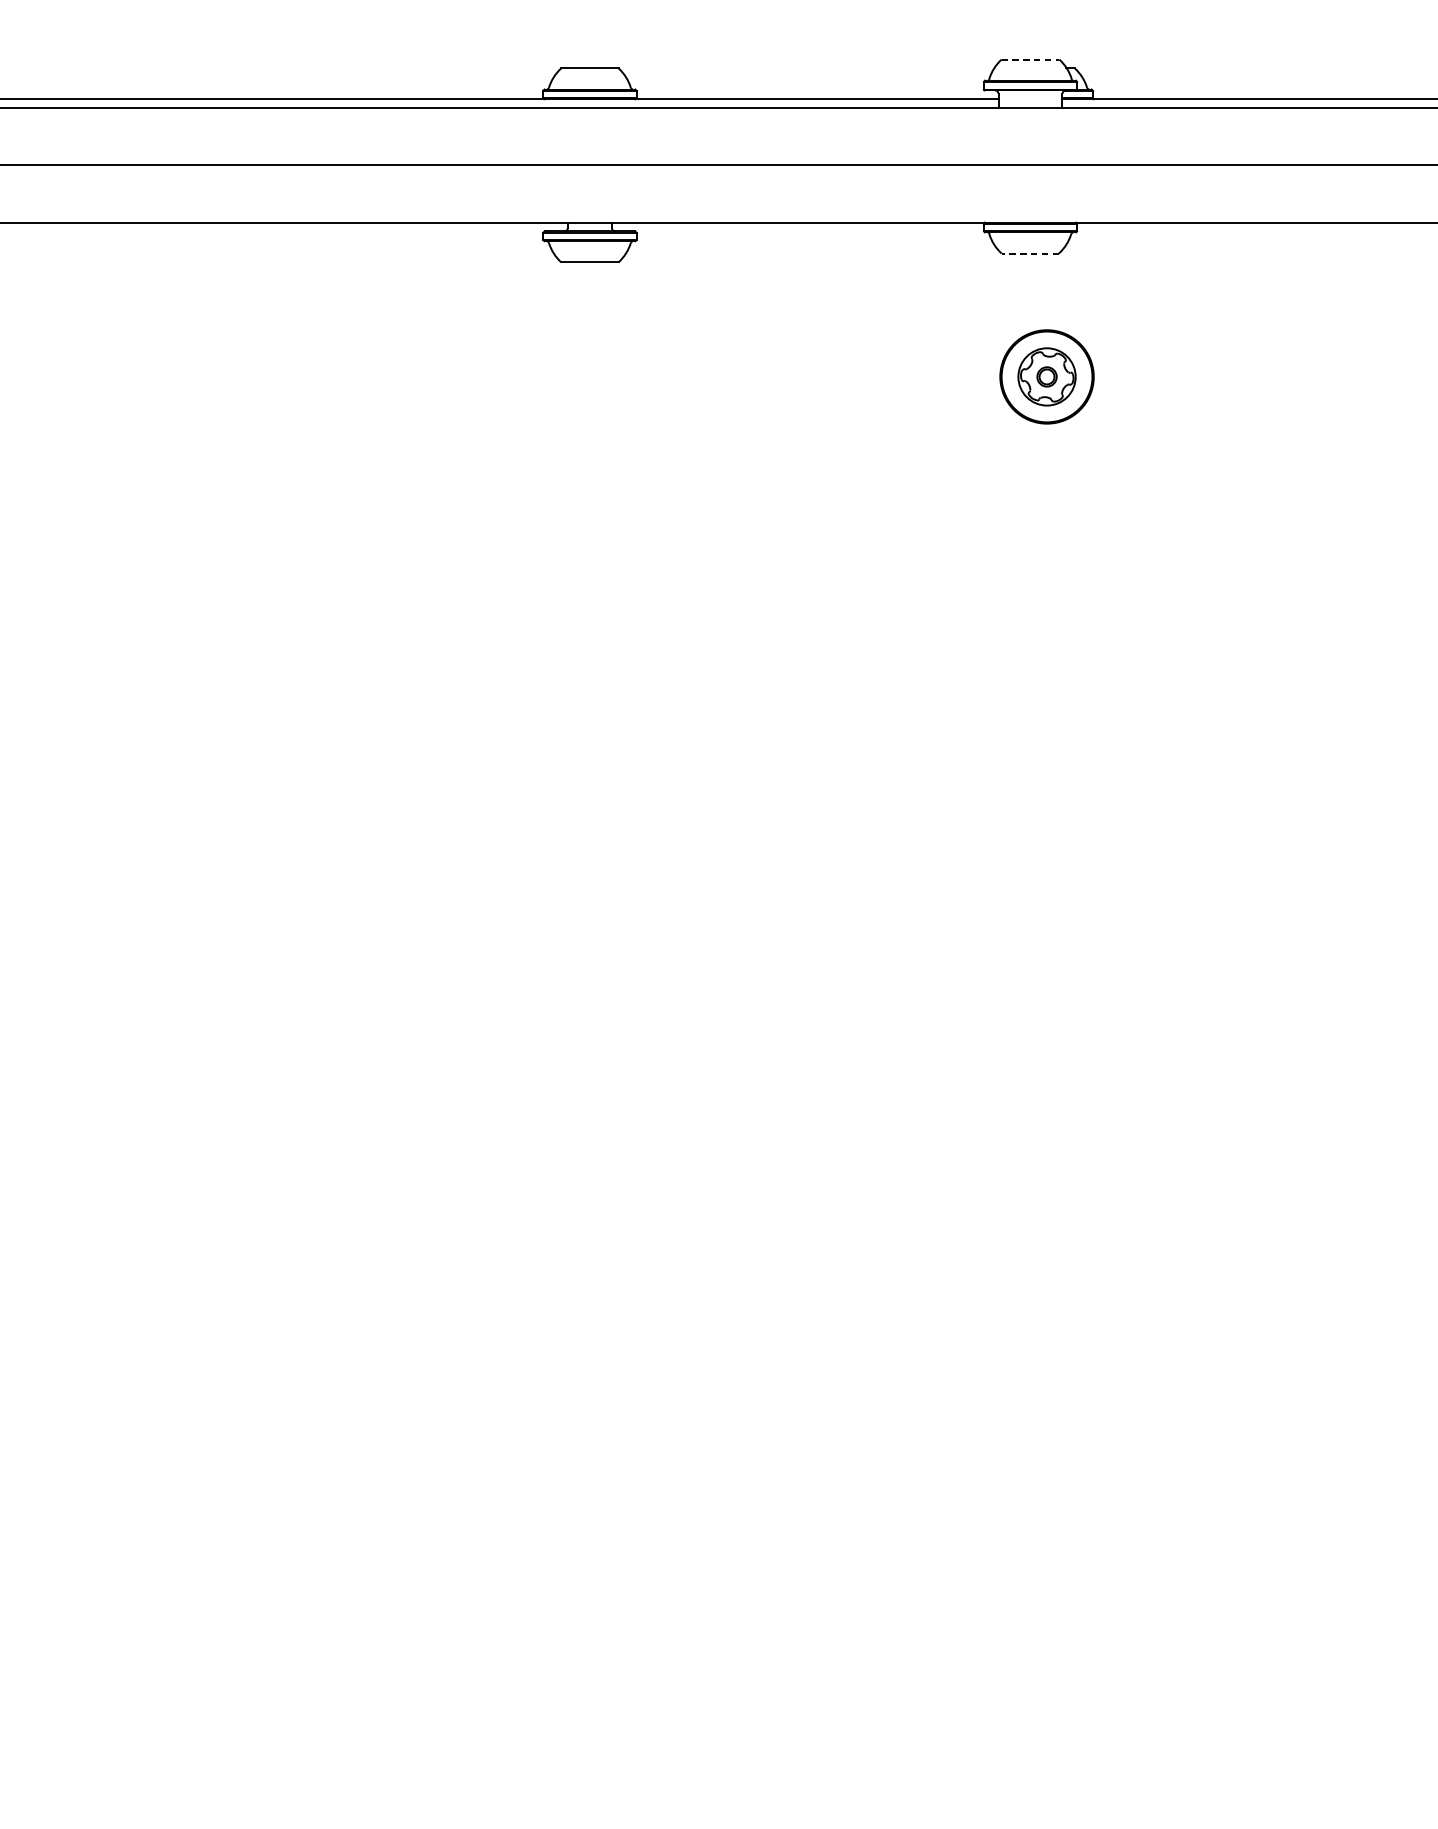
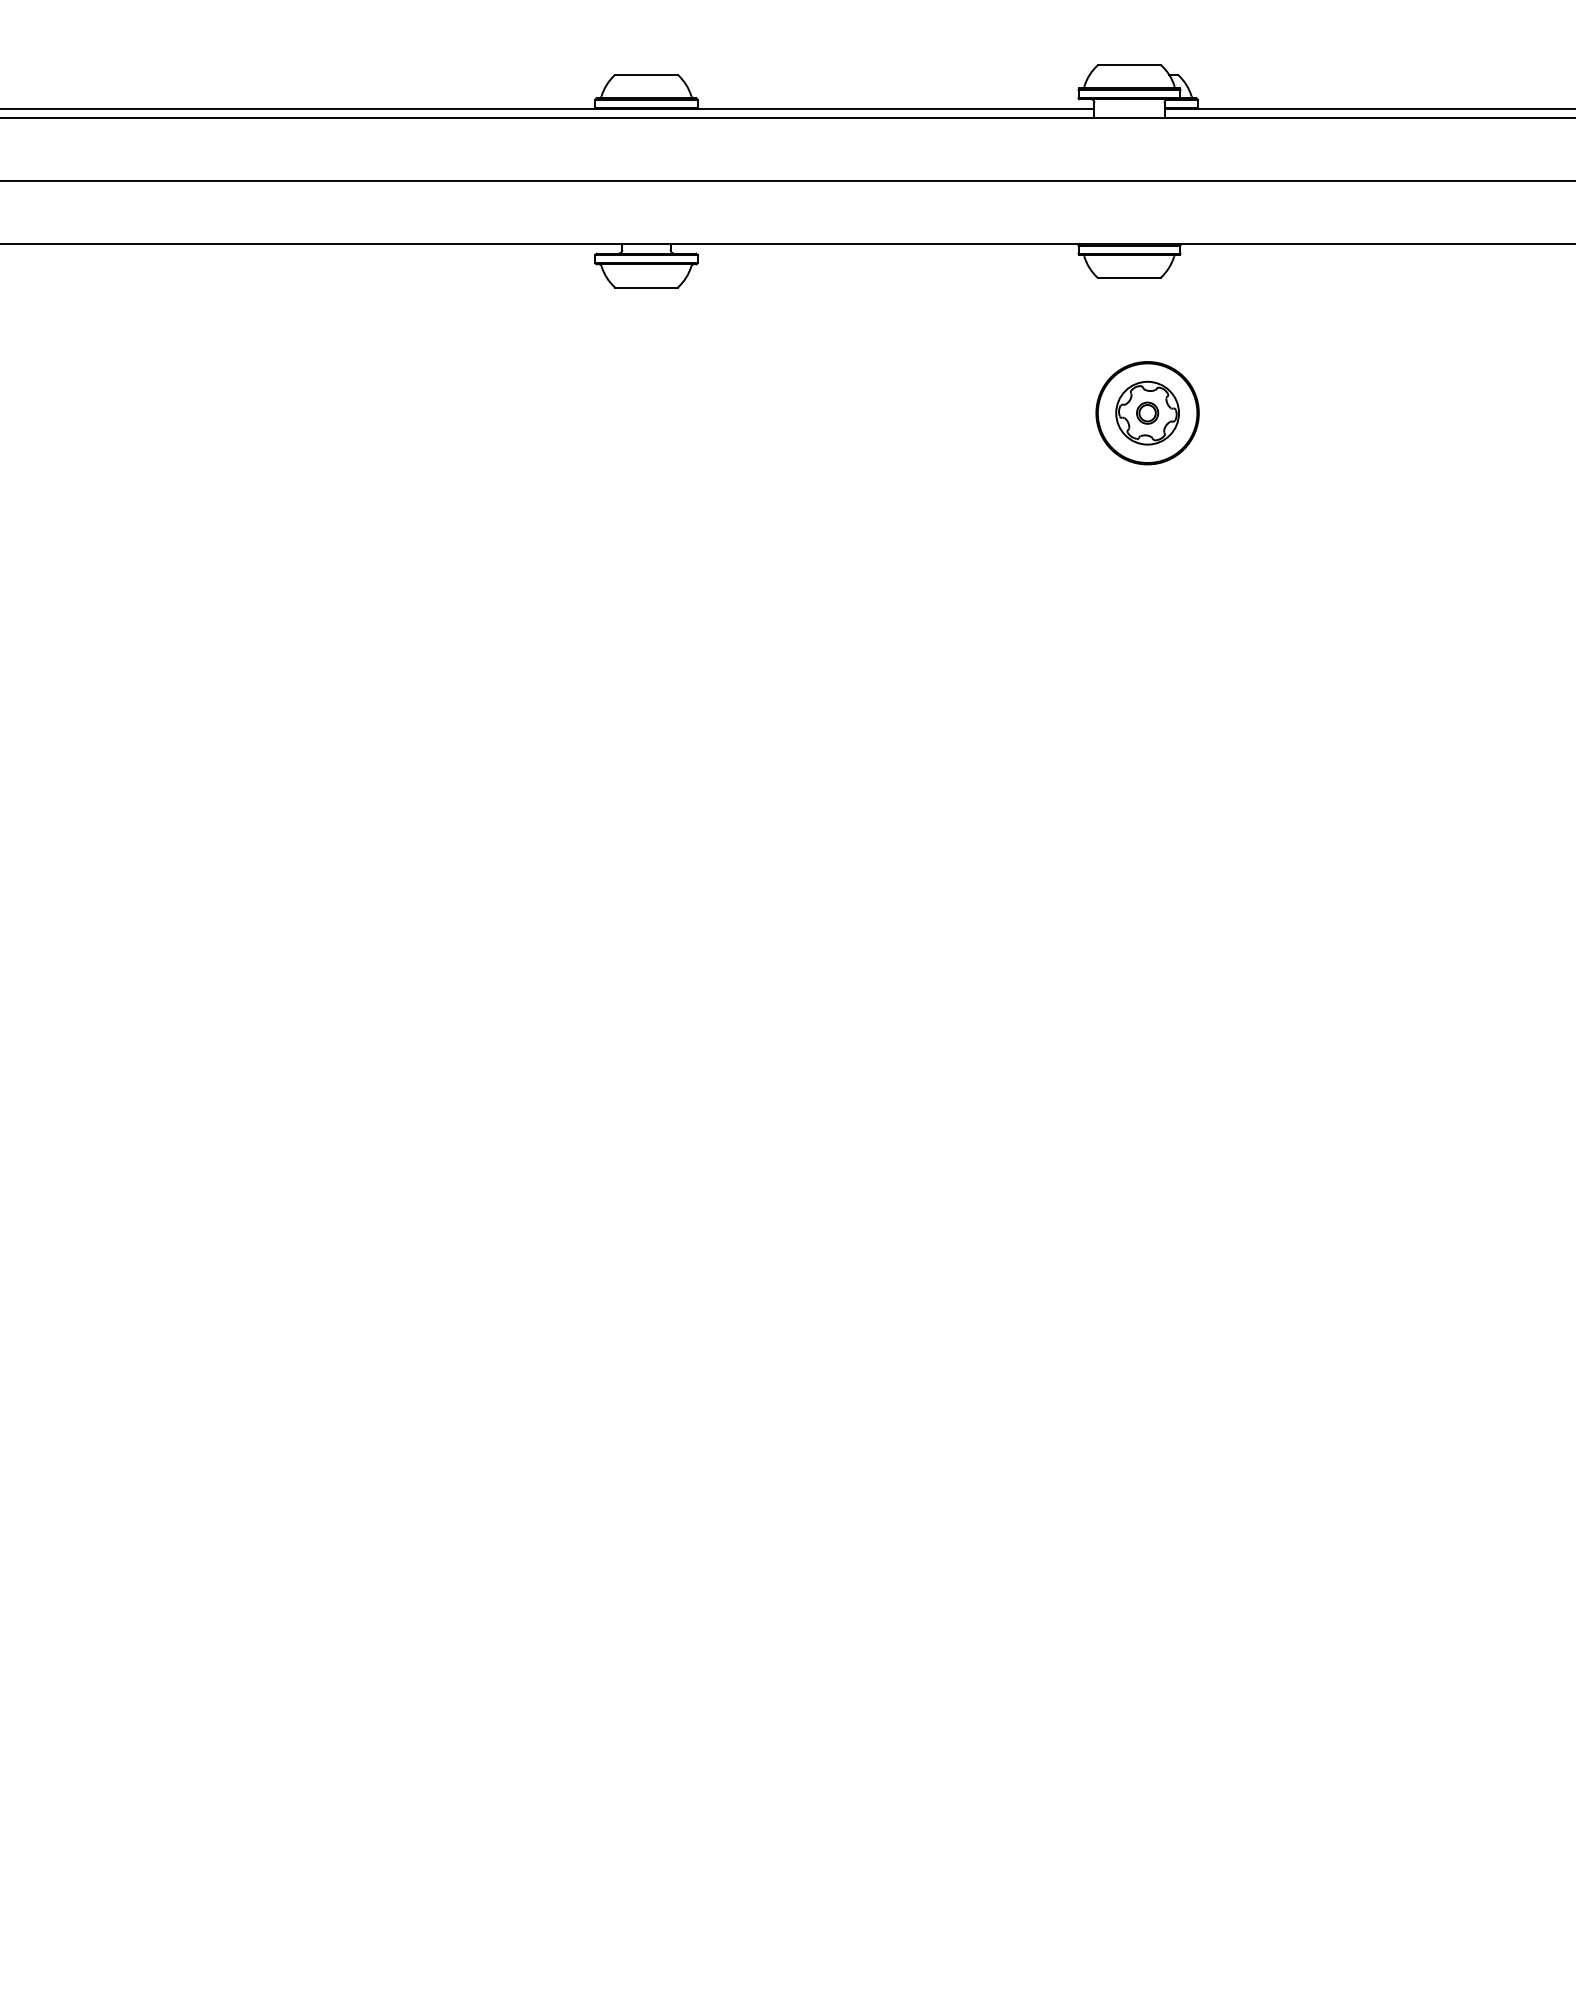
line: (1030, 59) -> (1129, 65), dashed -> solid
line: (1029, 253) -> (1128, 277), dashed -> solid

